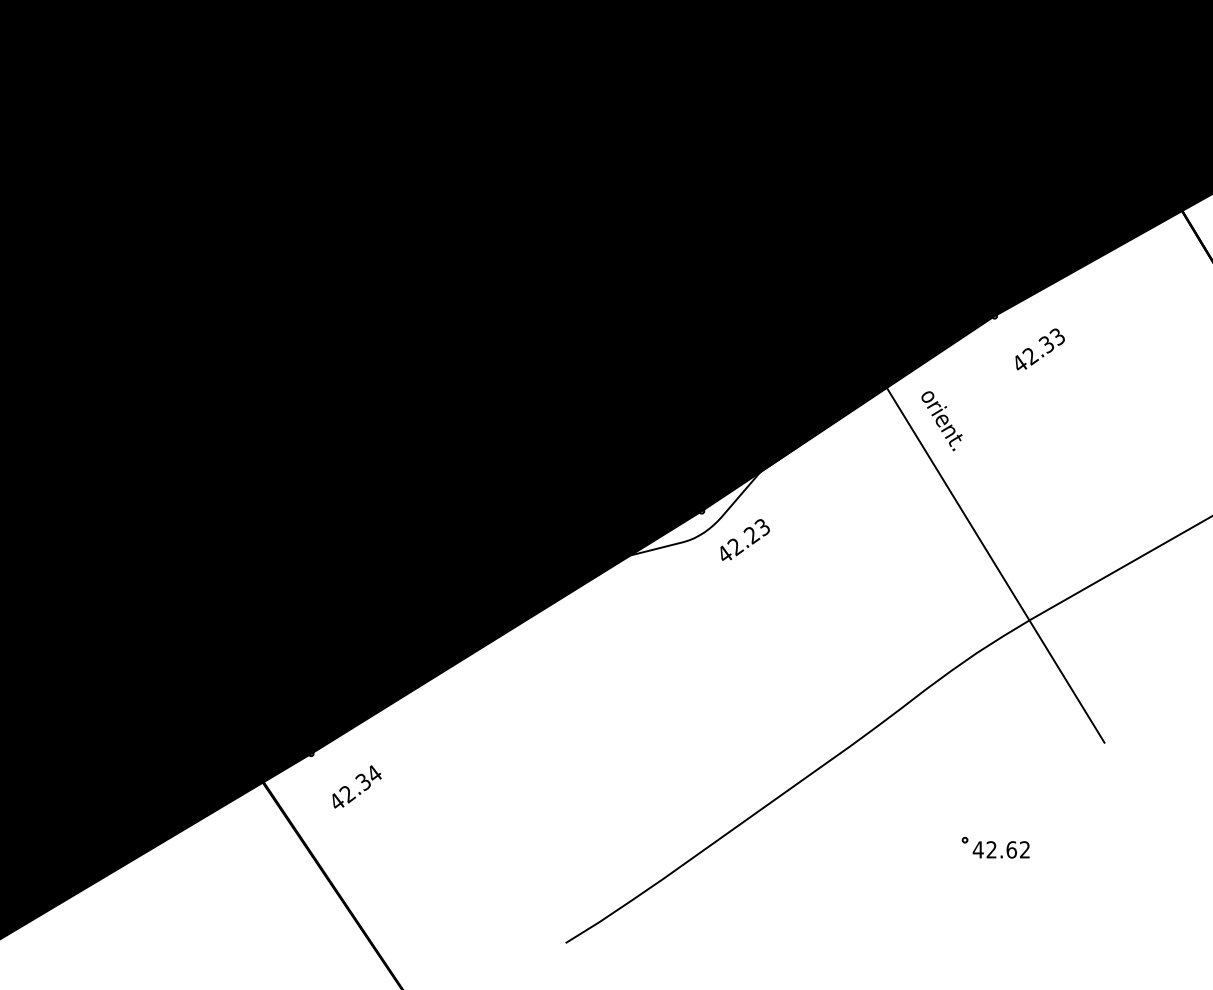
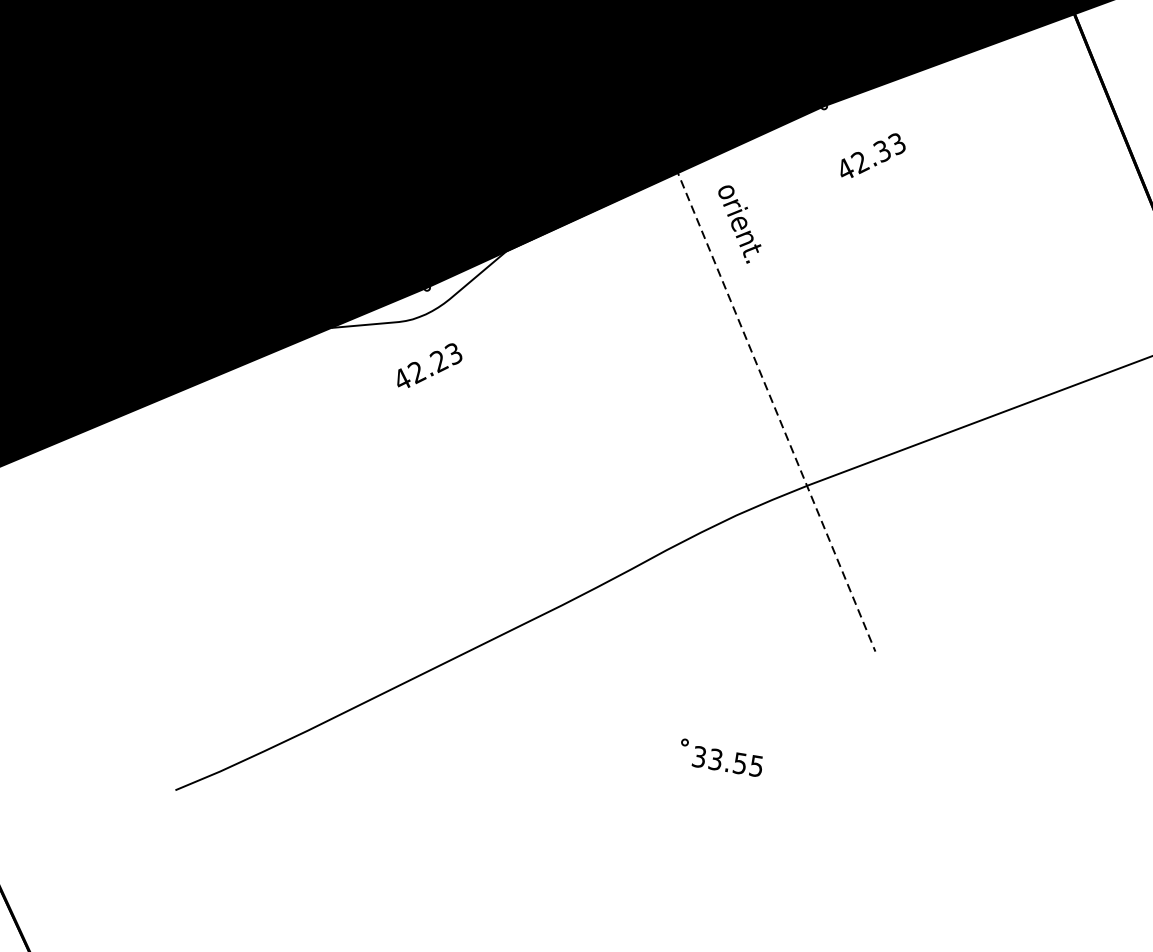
text: (744, 539) -> (429, 365), moved
line: (994, 563) -> (775, 409), solid -> dashed
text: (1000, 849) -> (726, 760), 42.62 -> 33.55

